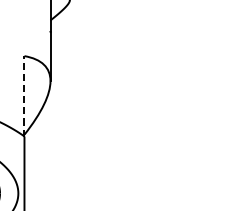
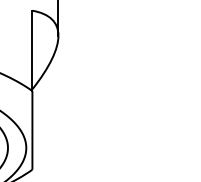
line: (24, 95) -> (32, 50), dashed -> solid

